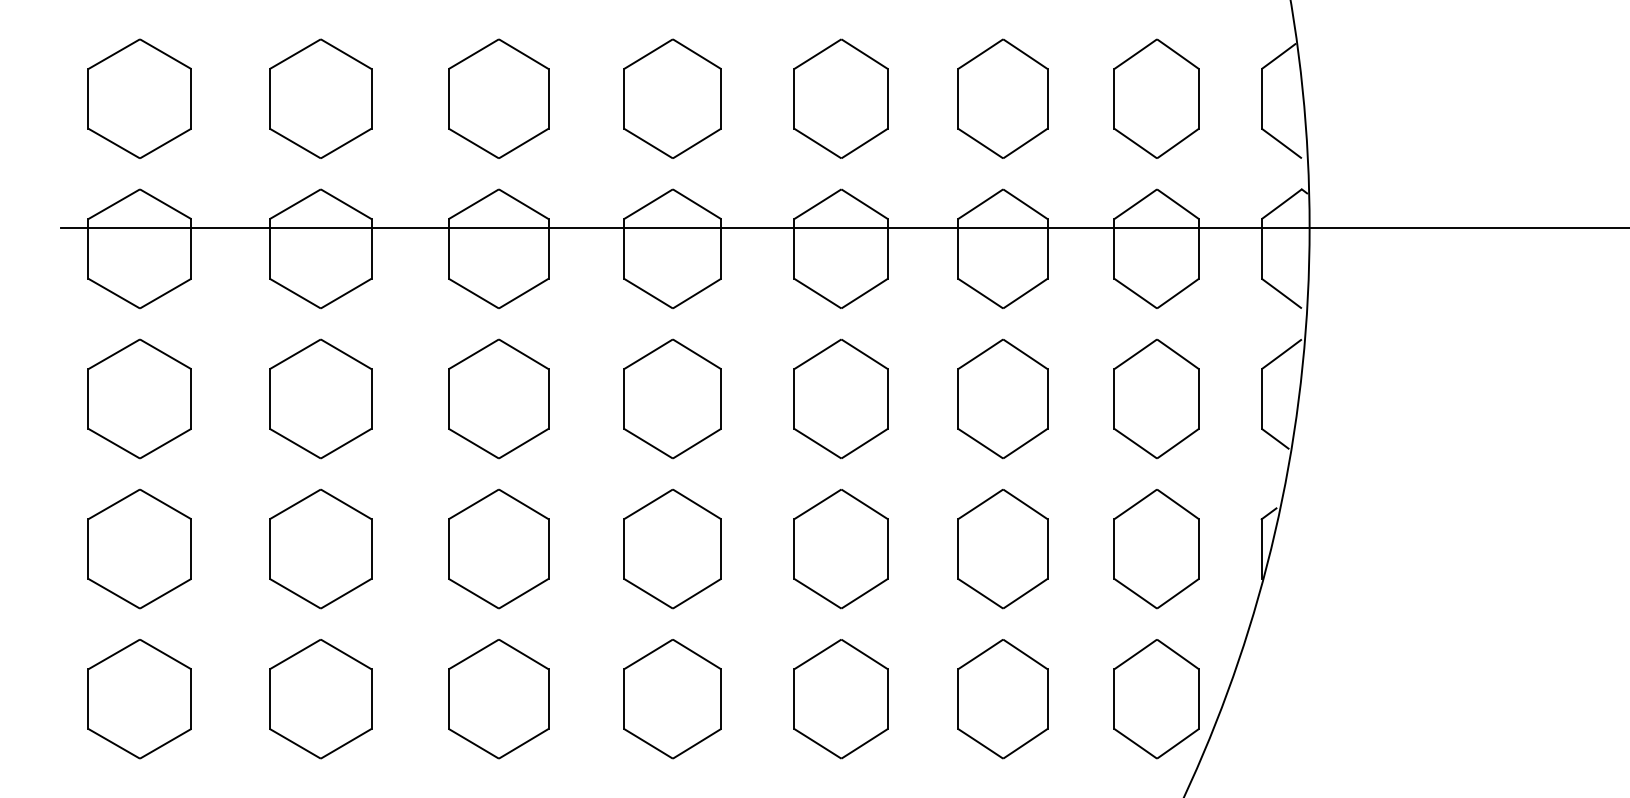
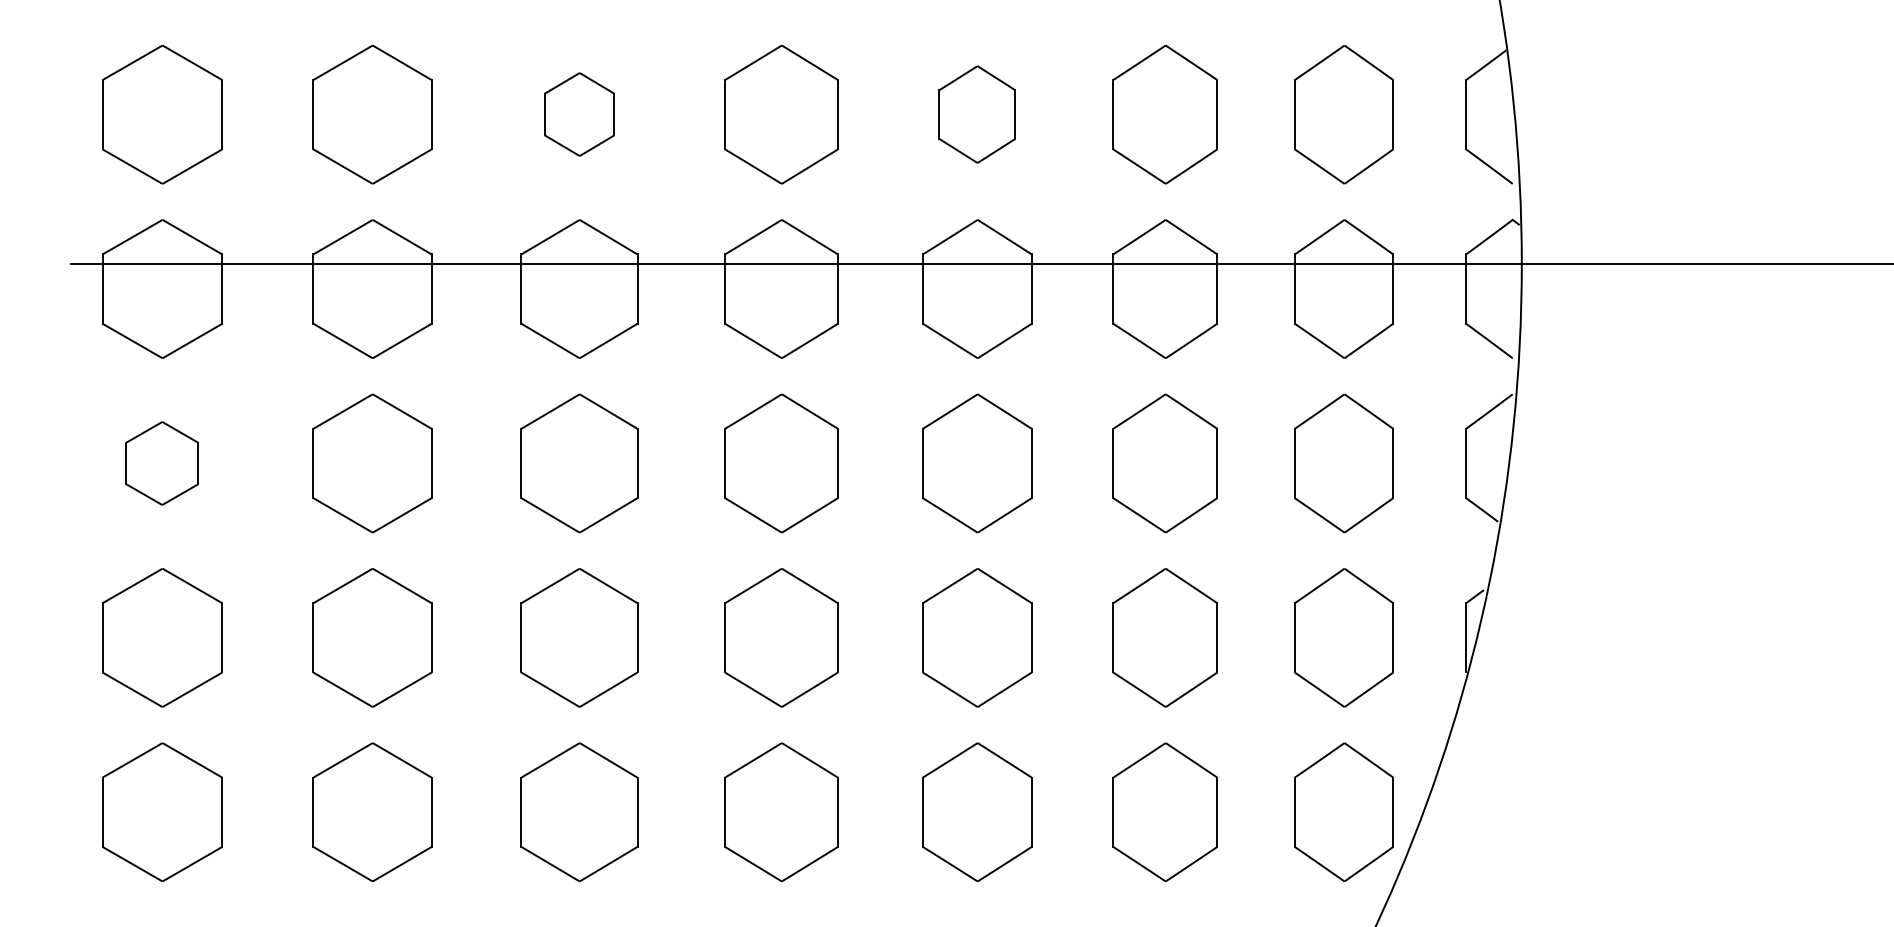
part: (498, 98) -> (579, 114), size x0.6
part: (840, 98) -> (976, 114), size x0.7
part: (139, 398) -> (162, 462), size x0.6

